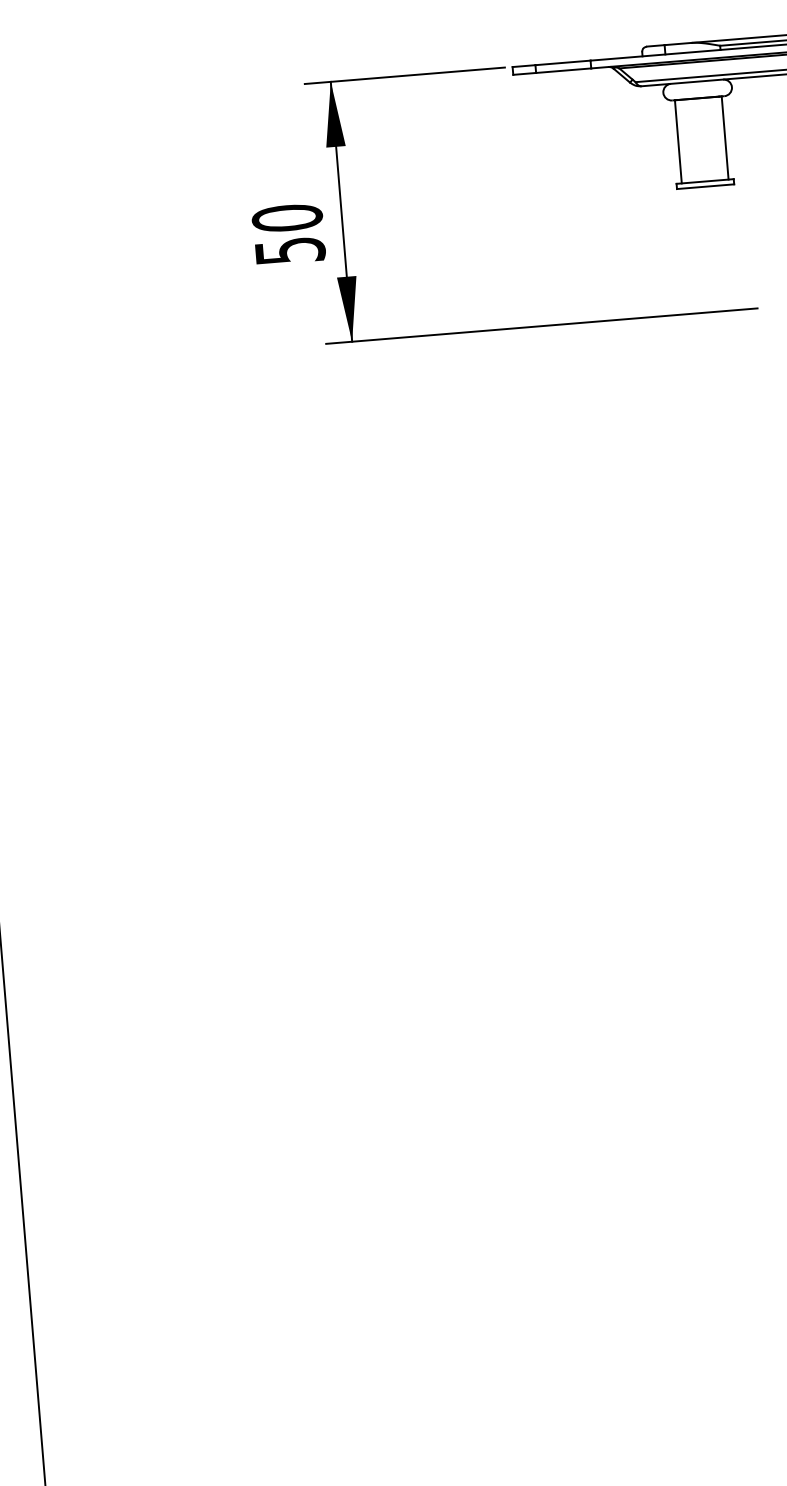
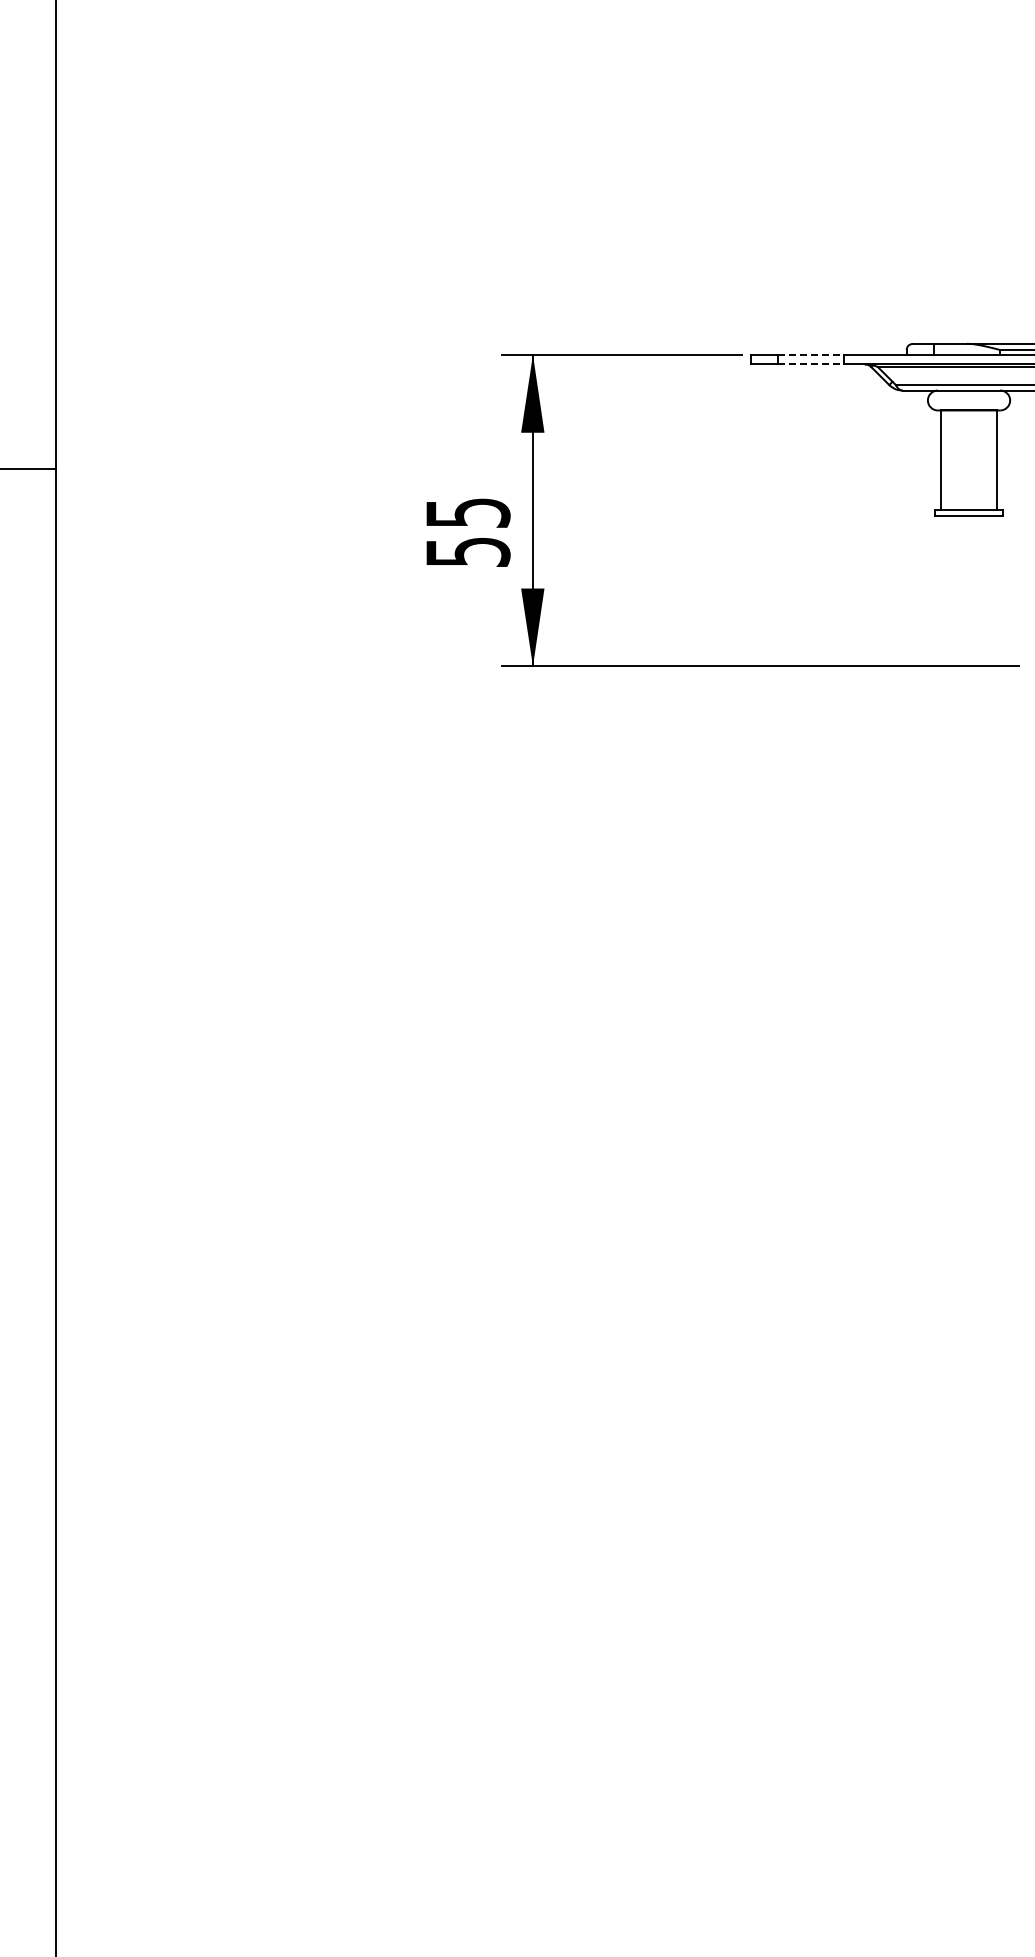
line: (563, 63) -> (811, 355), solid -> dashed
line: (563, 70) -> (811, 364), solid -> dashed
text: (287, 217) -> (467, 512), 50 -> 55

